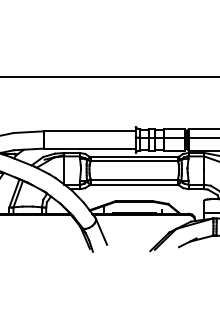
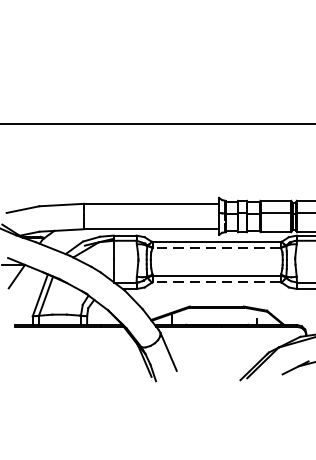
line: (133, 161) -> (215, 248), solid -> dashed
line: (133, 184) -> (215, 282), solid -> dashed

